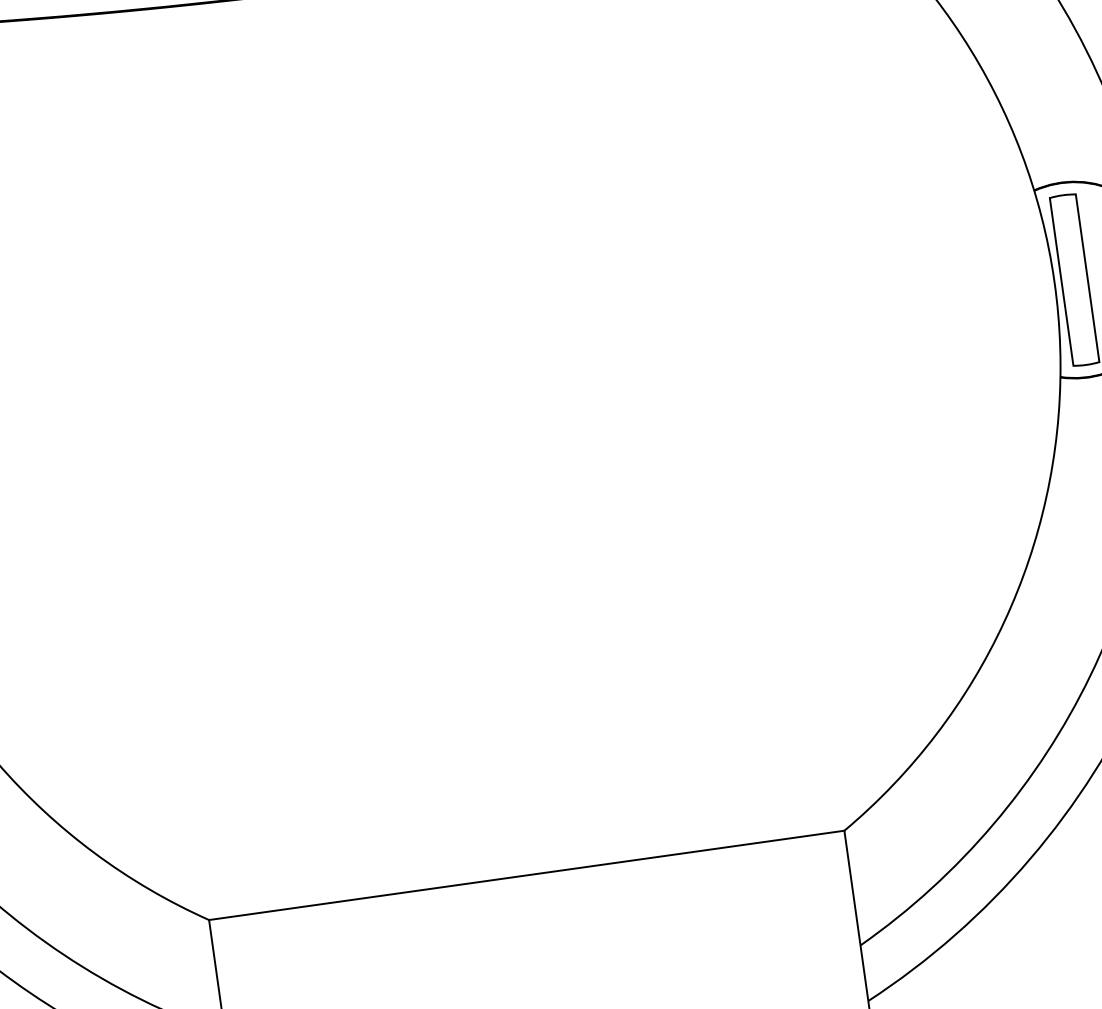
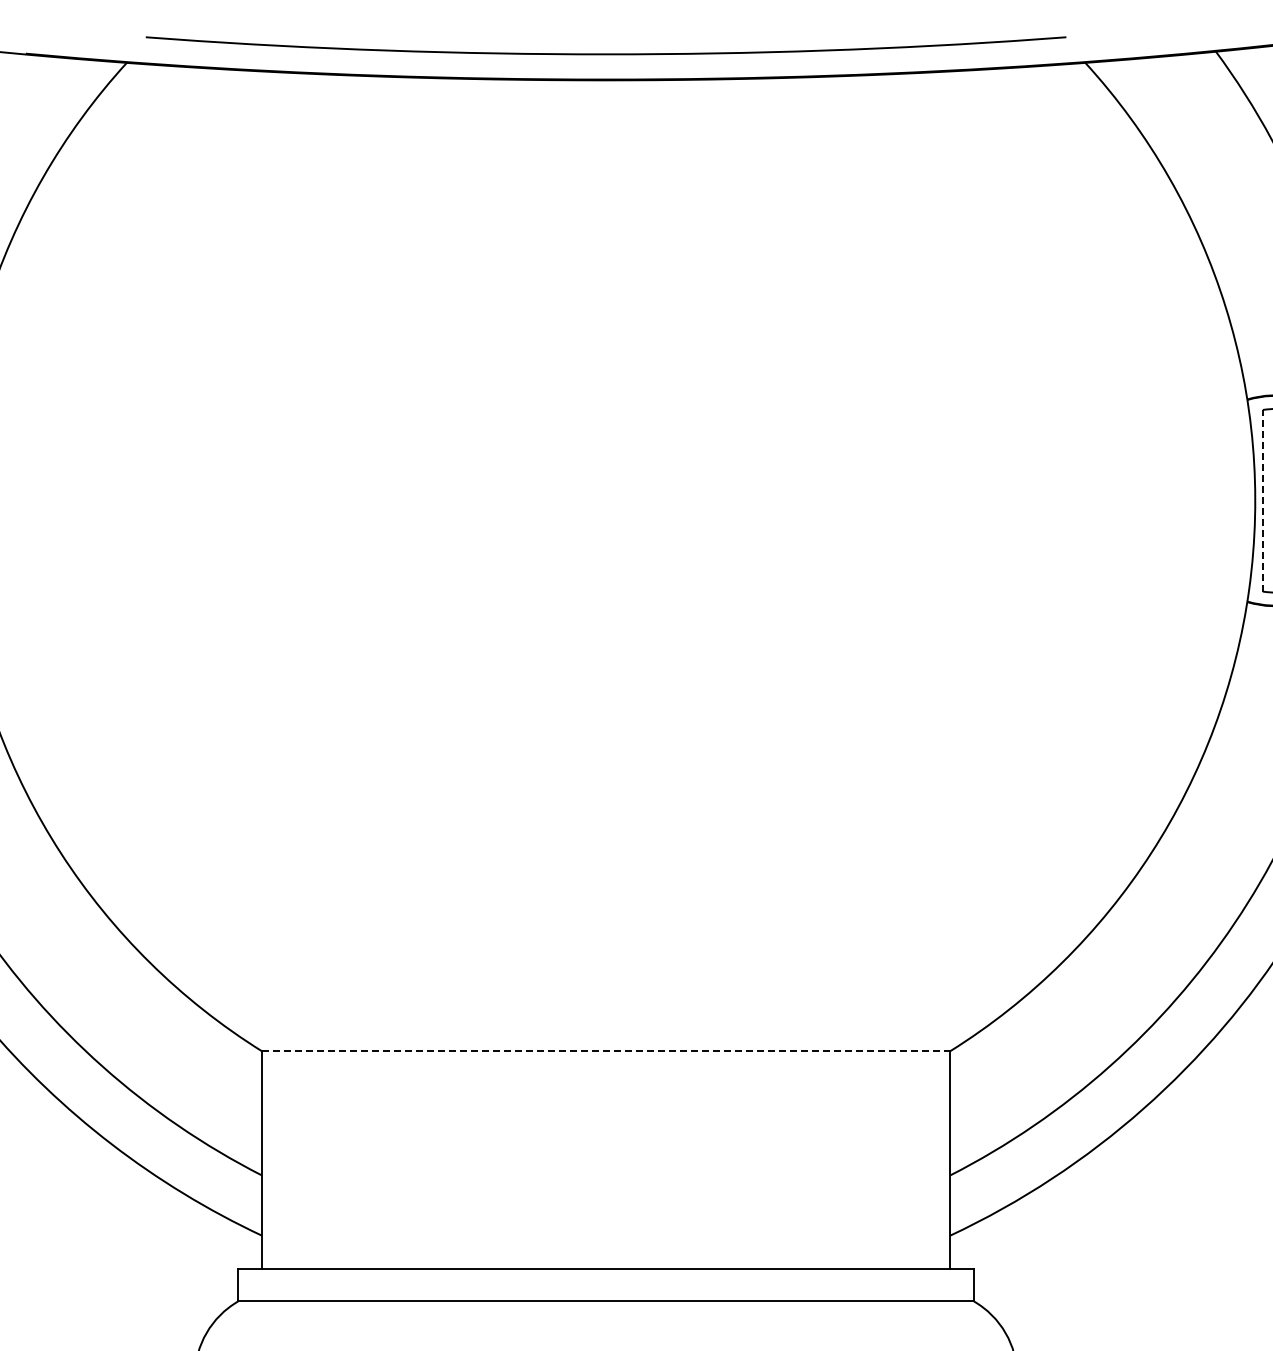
line: (1061, 281) -> (1262, 500), solid -> dashed
line: (527, 875) -> (606, 1051), solid -> dashed

